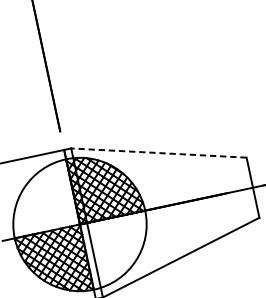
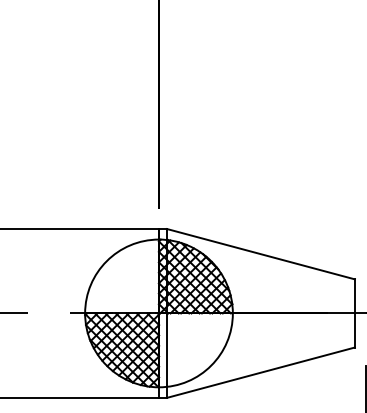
line: (158, 153) -> (260, 254), dashed -> solid

